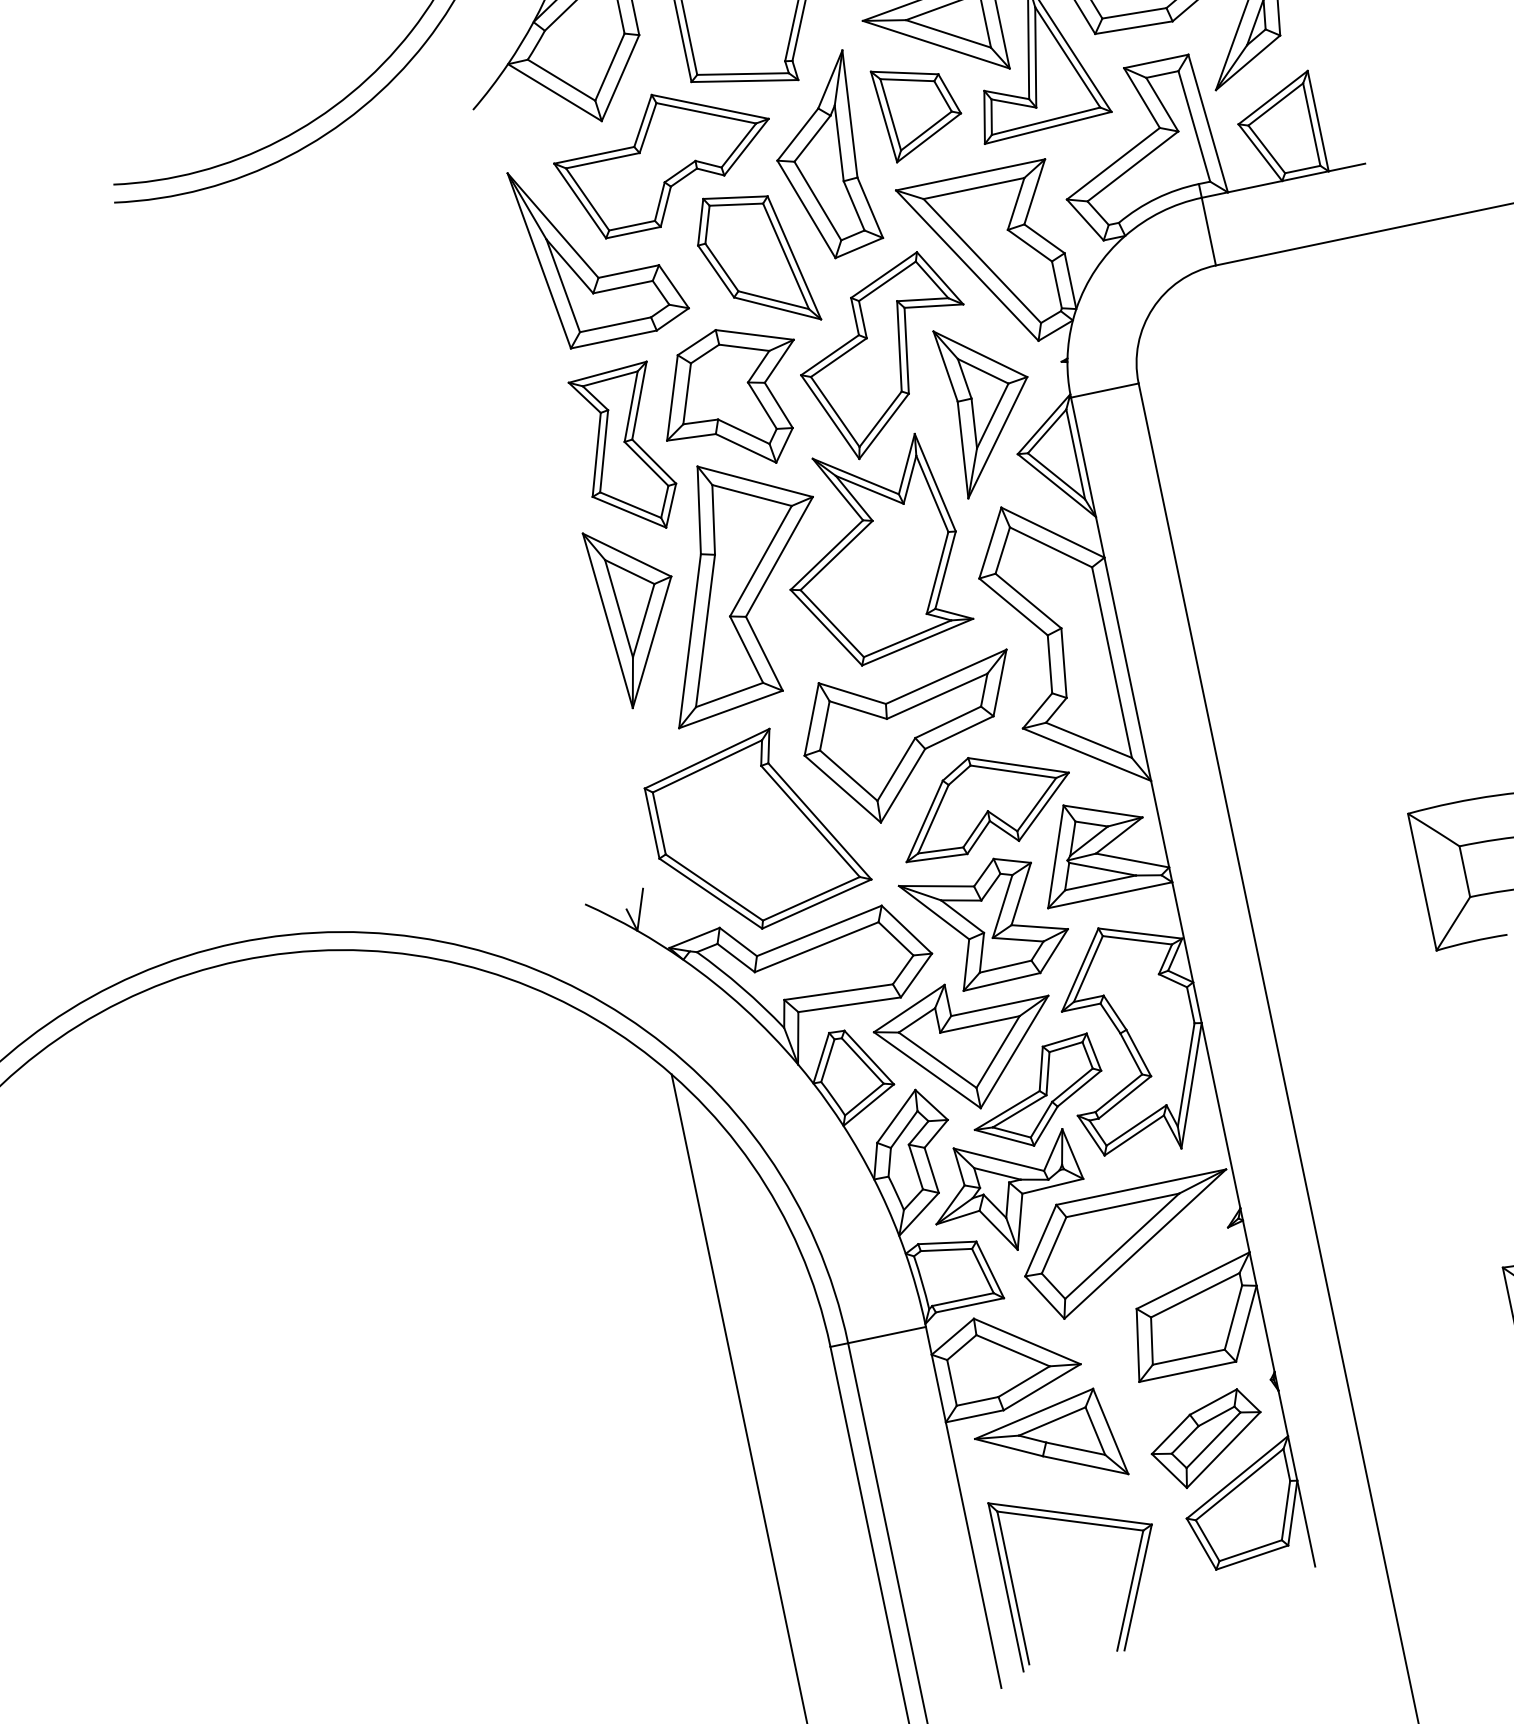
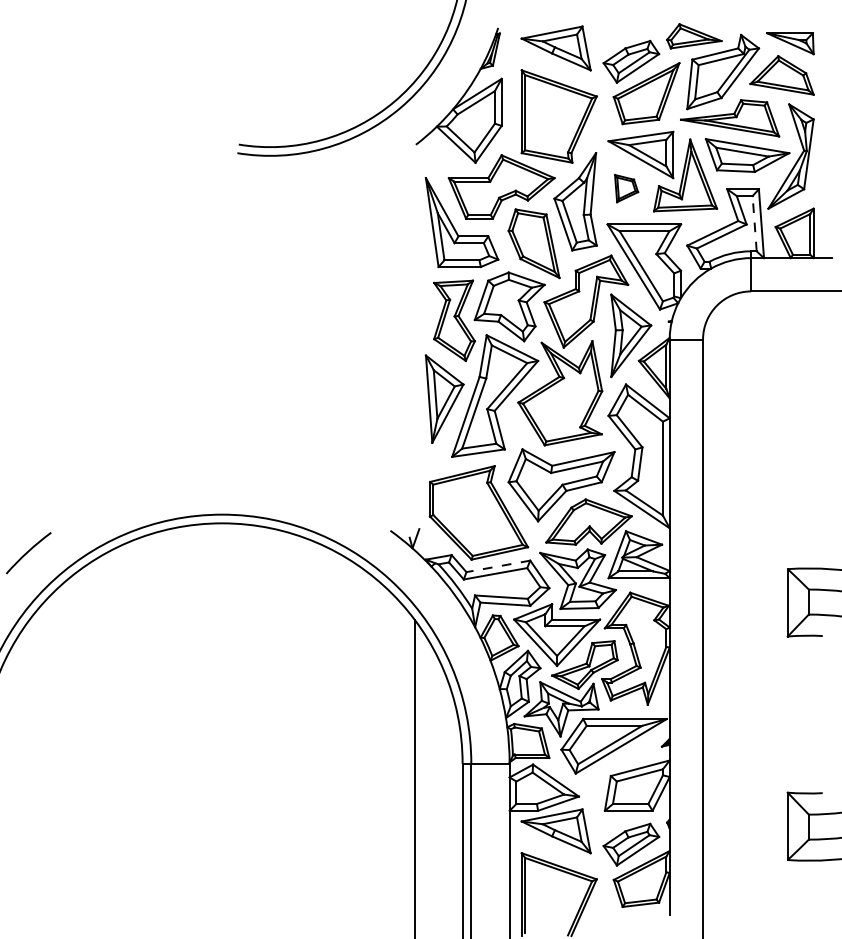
part: (919, 109) -> (626, 188), size x0.6
line: (1193, 126) -> (754, 223), solid -> dashed
line: (817, 931) -> (497, 566), solid -> dashed

